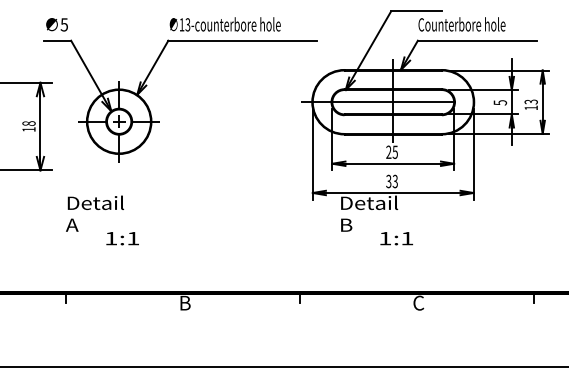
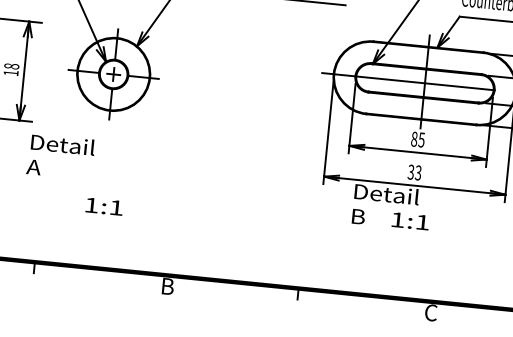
text: (388, 151) -> (414, 138), 25 -> 85
text: (95, 213) -> (61, 156), moved
text: (396, 238) -> (410, 221), moved

